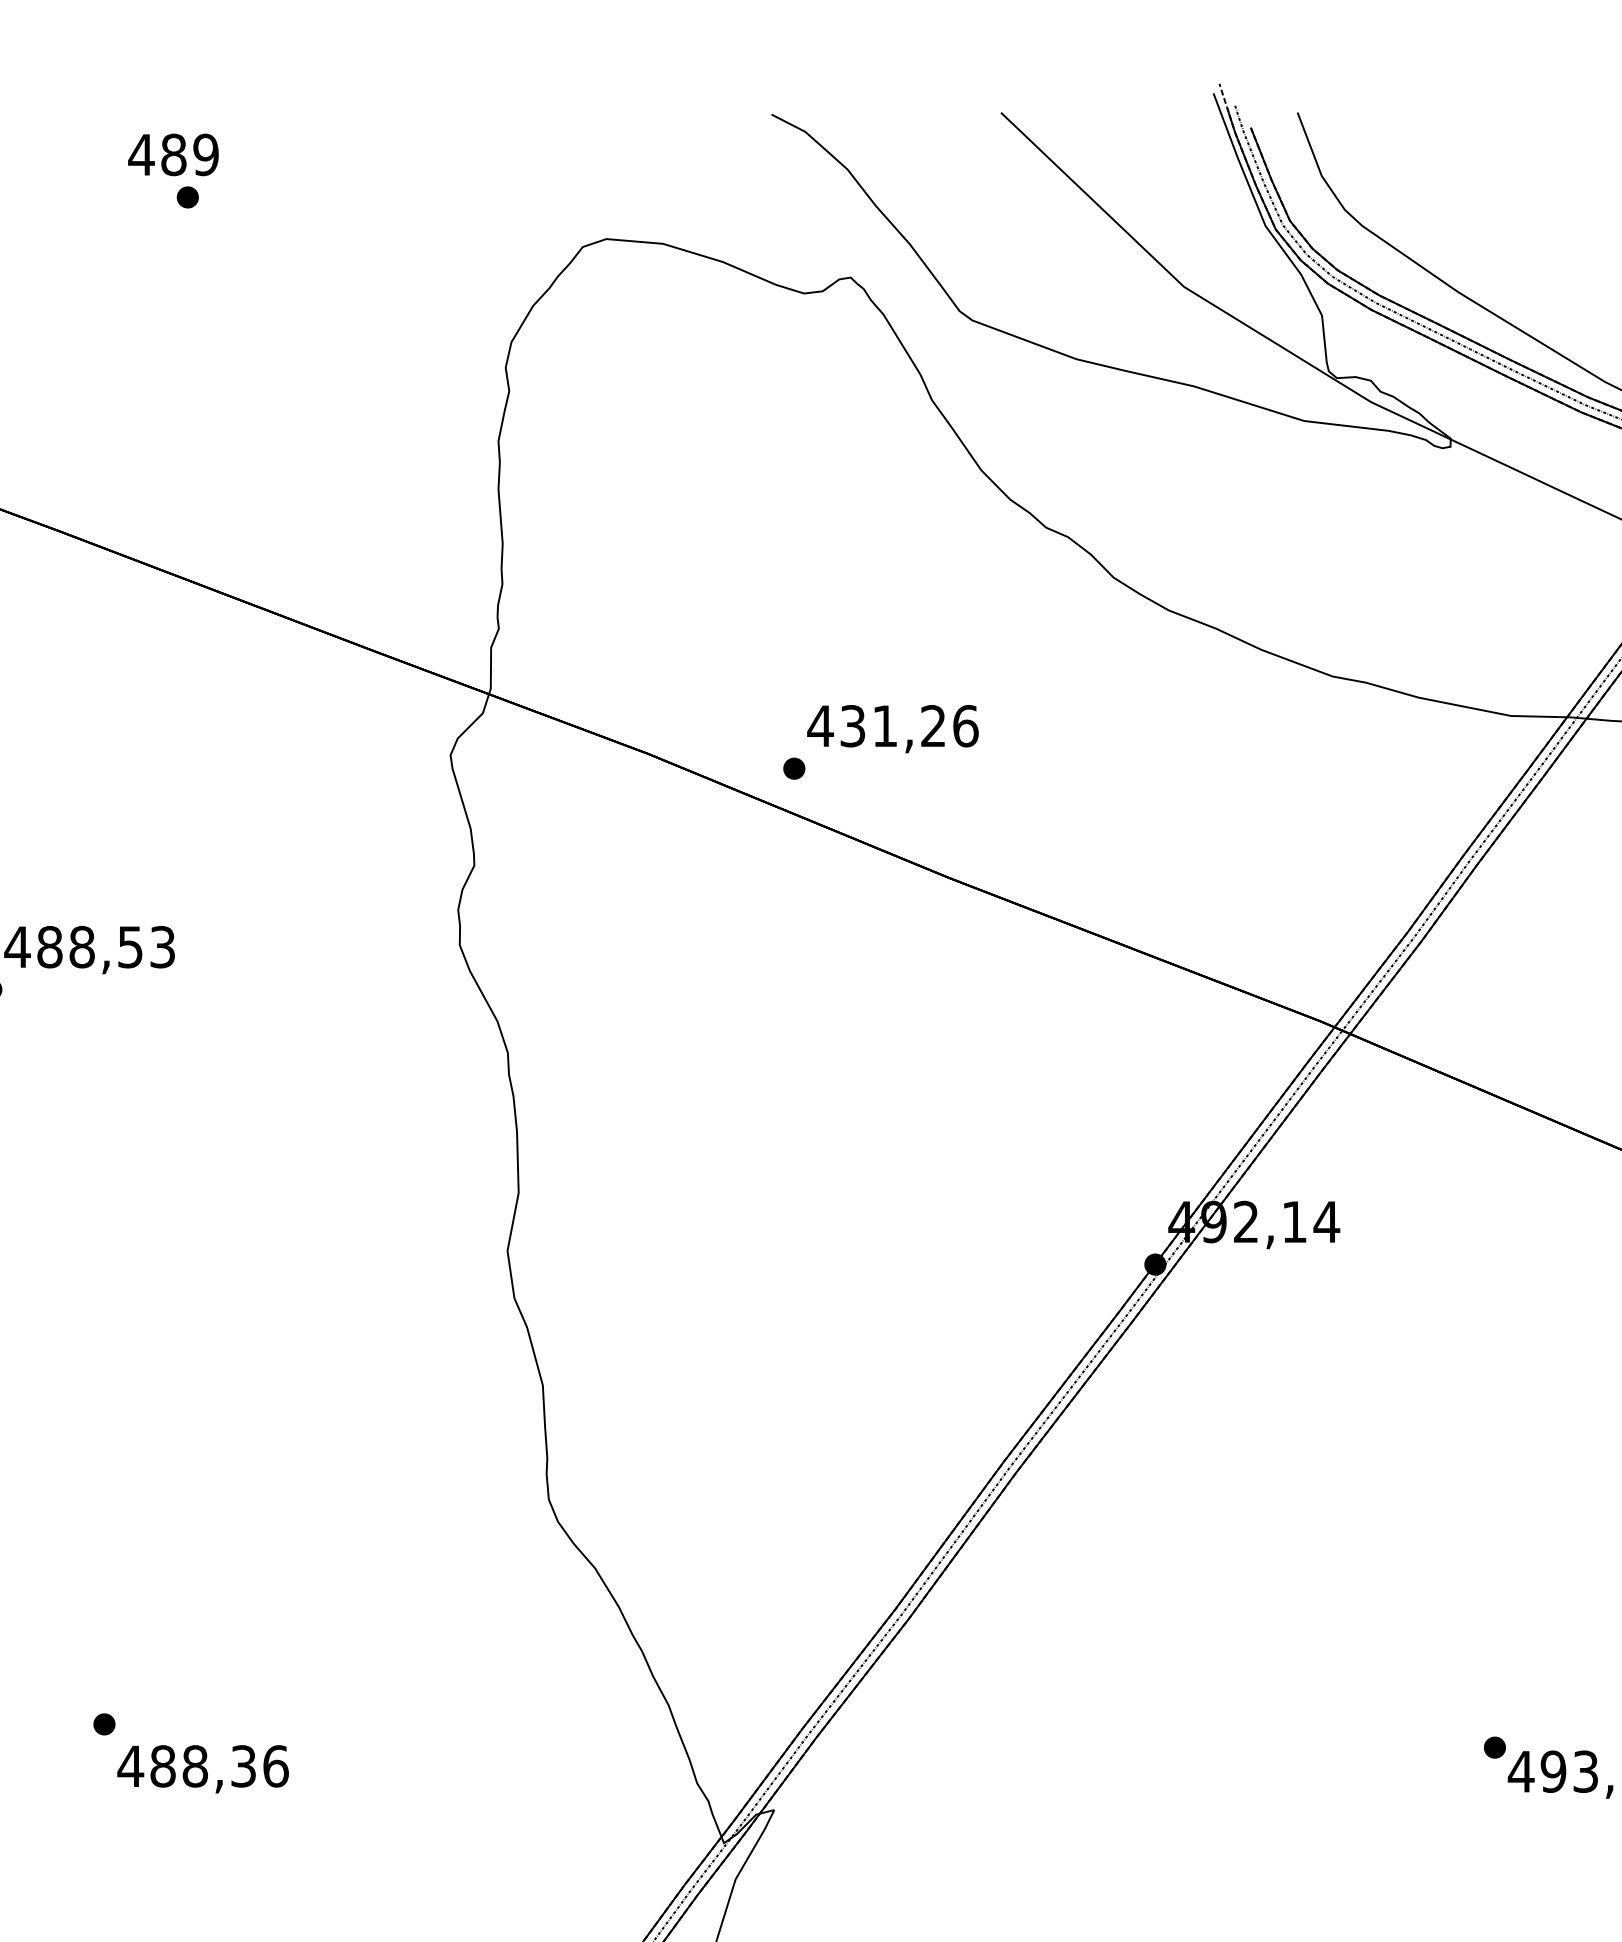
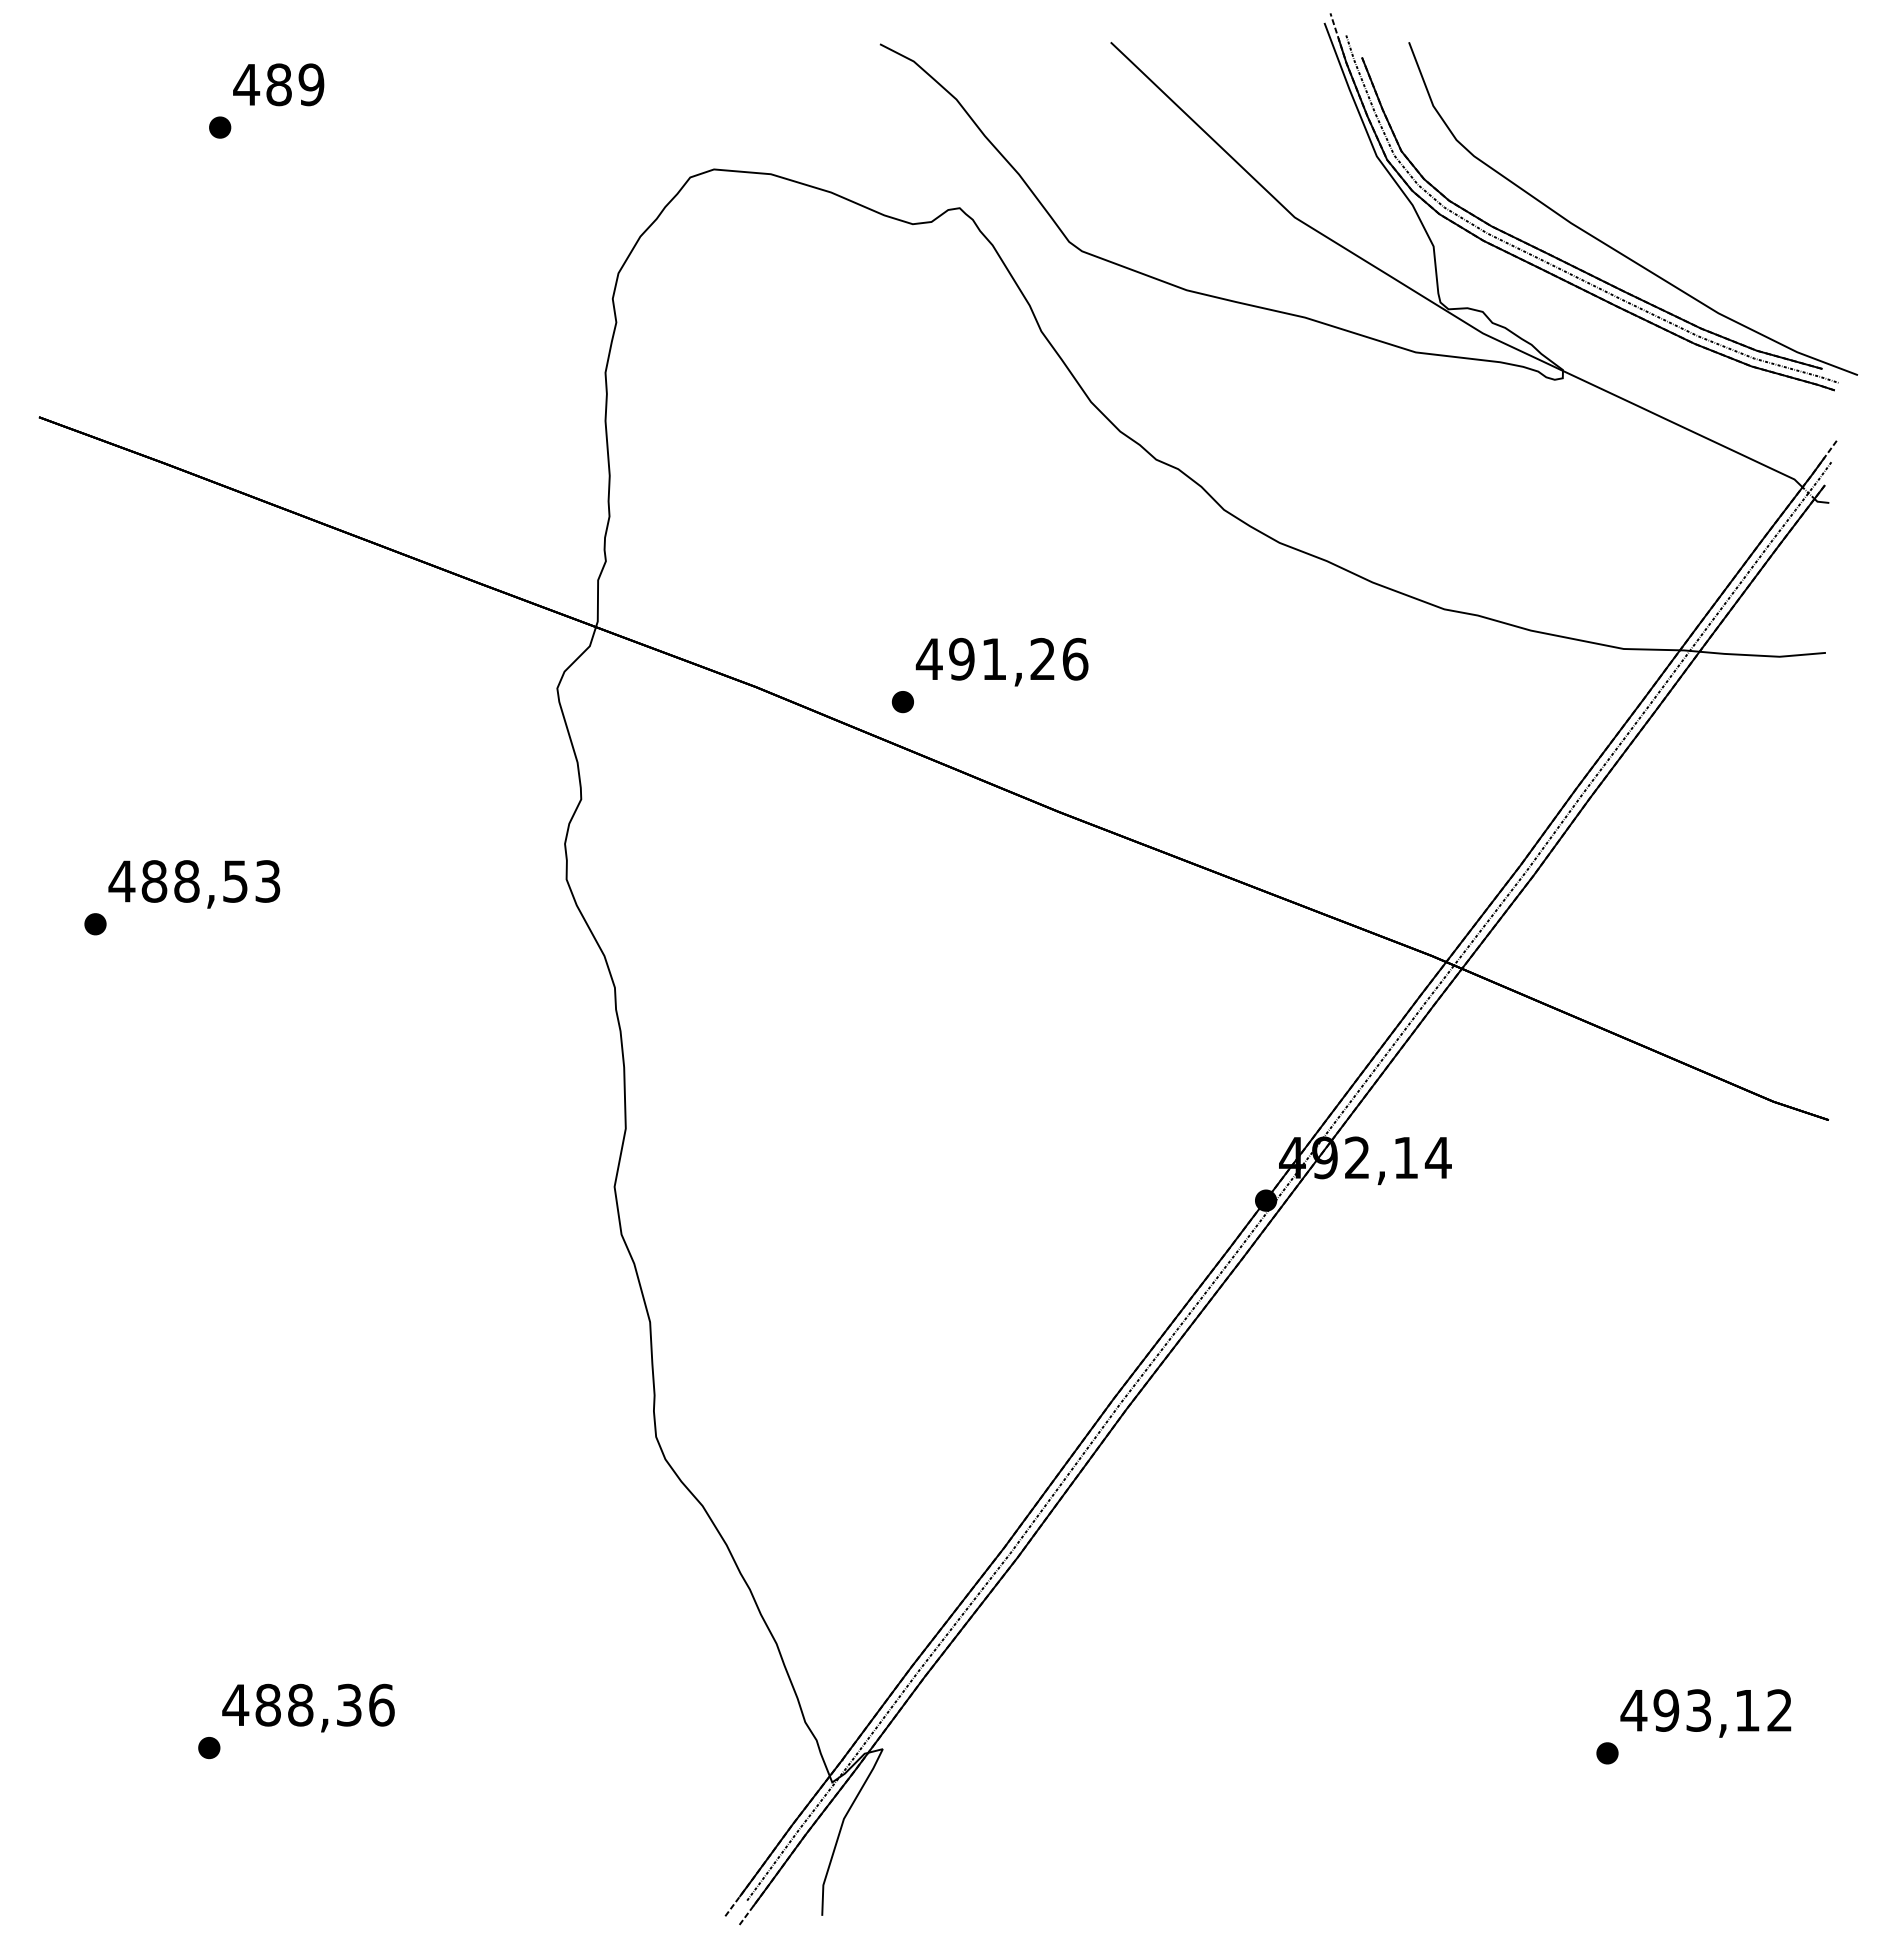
part: (188, 197) -> (220, 127), moved
text: (852, 726) -> (961, 659), 431,26 -> 491,26
part: (104, 1724) -> (209, 1748), moved
part: (1494, 1747) -> (1607, 1753), moved

